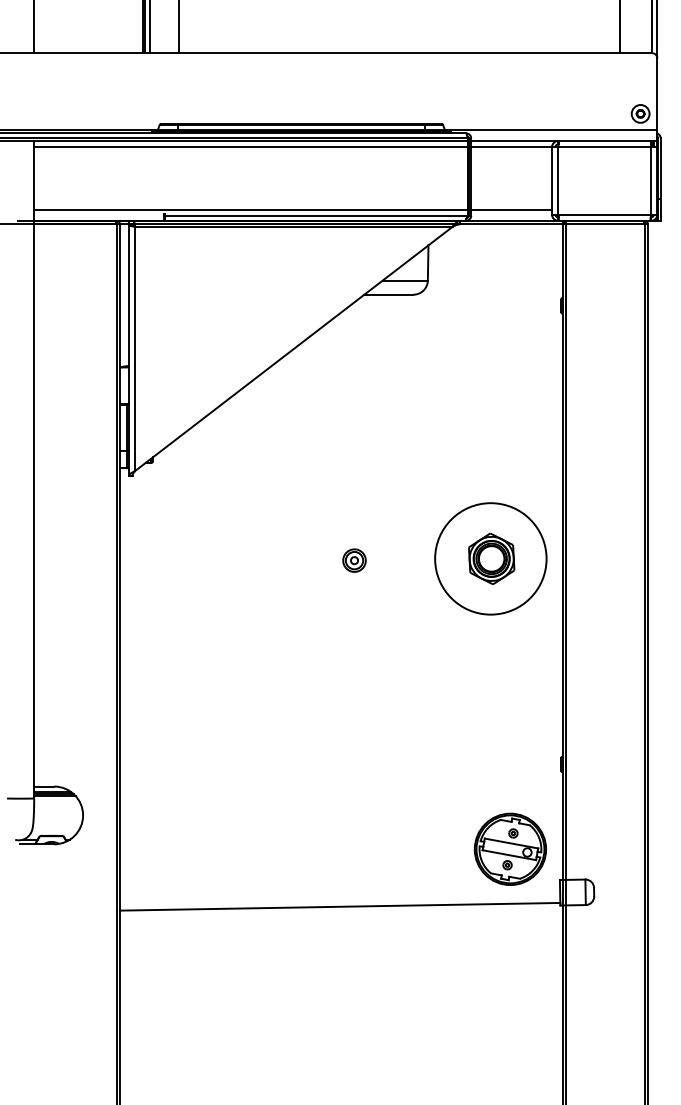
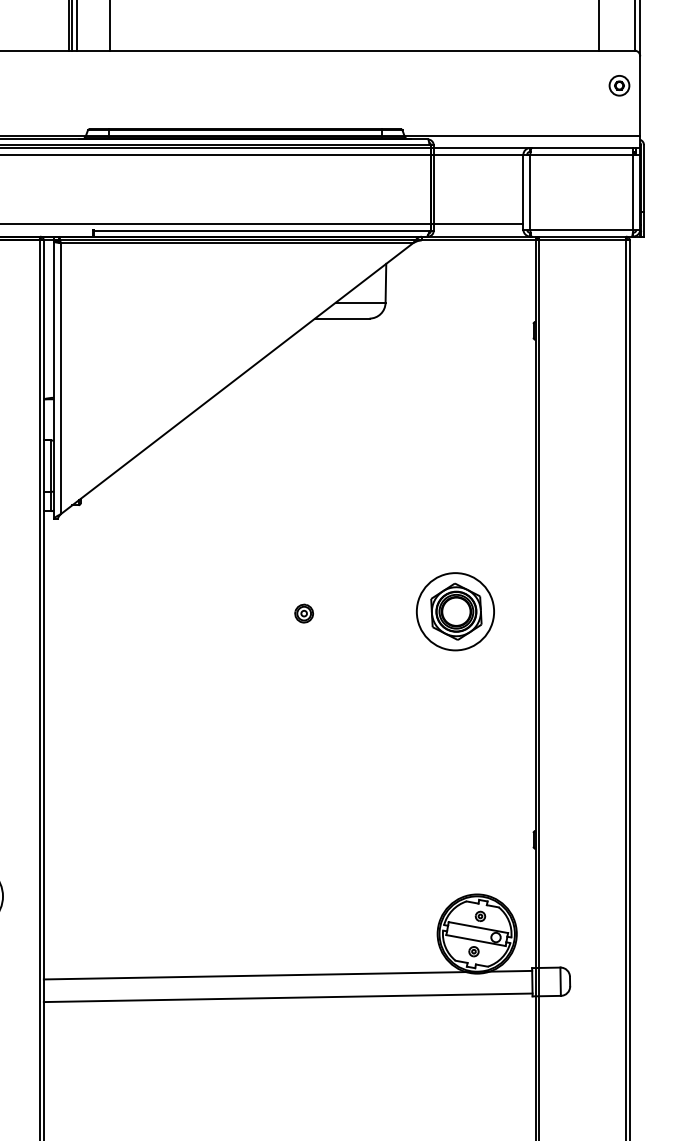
part: (640, 113) -> (619, 85), moved
circle: (490, 558) -> (455, 611), size x0.62
part: (354, 560) -> (304, 613), size x0.71
line: (339, 886) -> (287, 975), added

